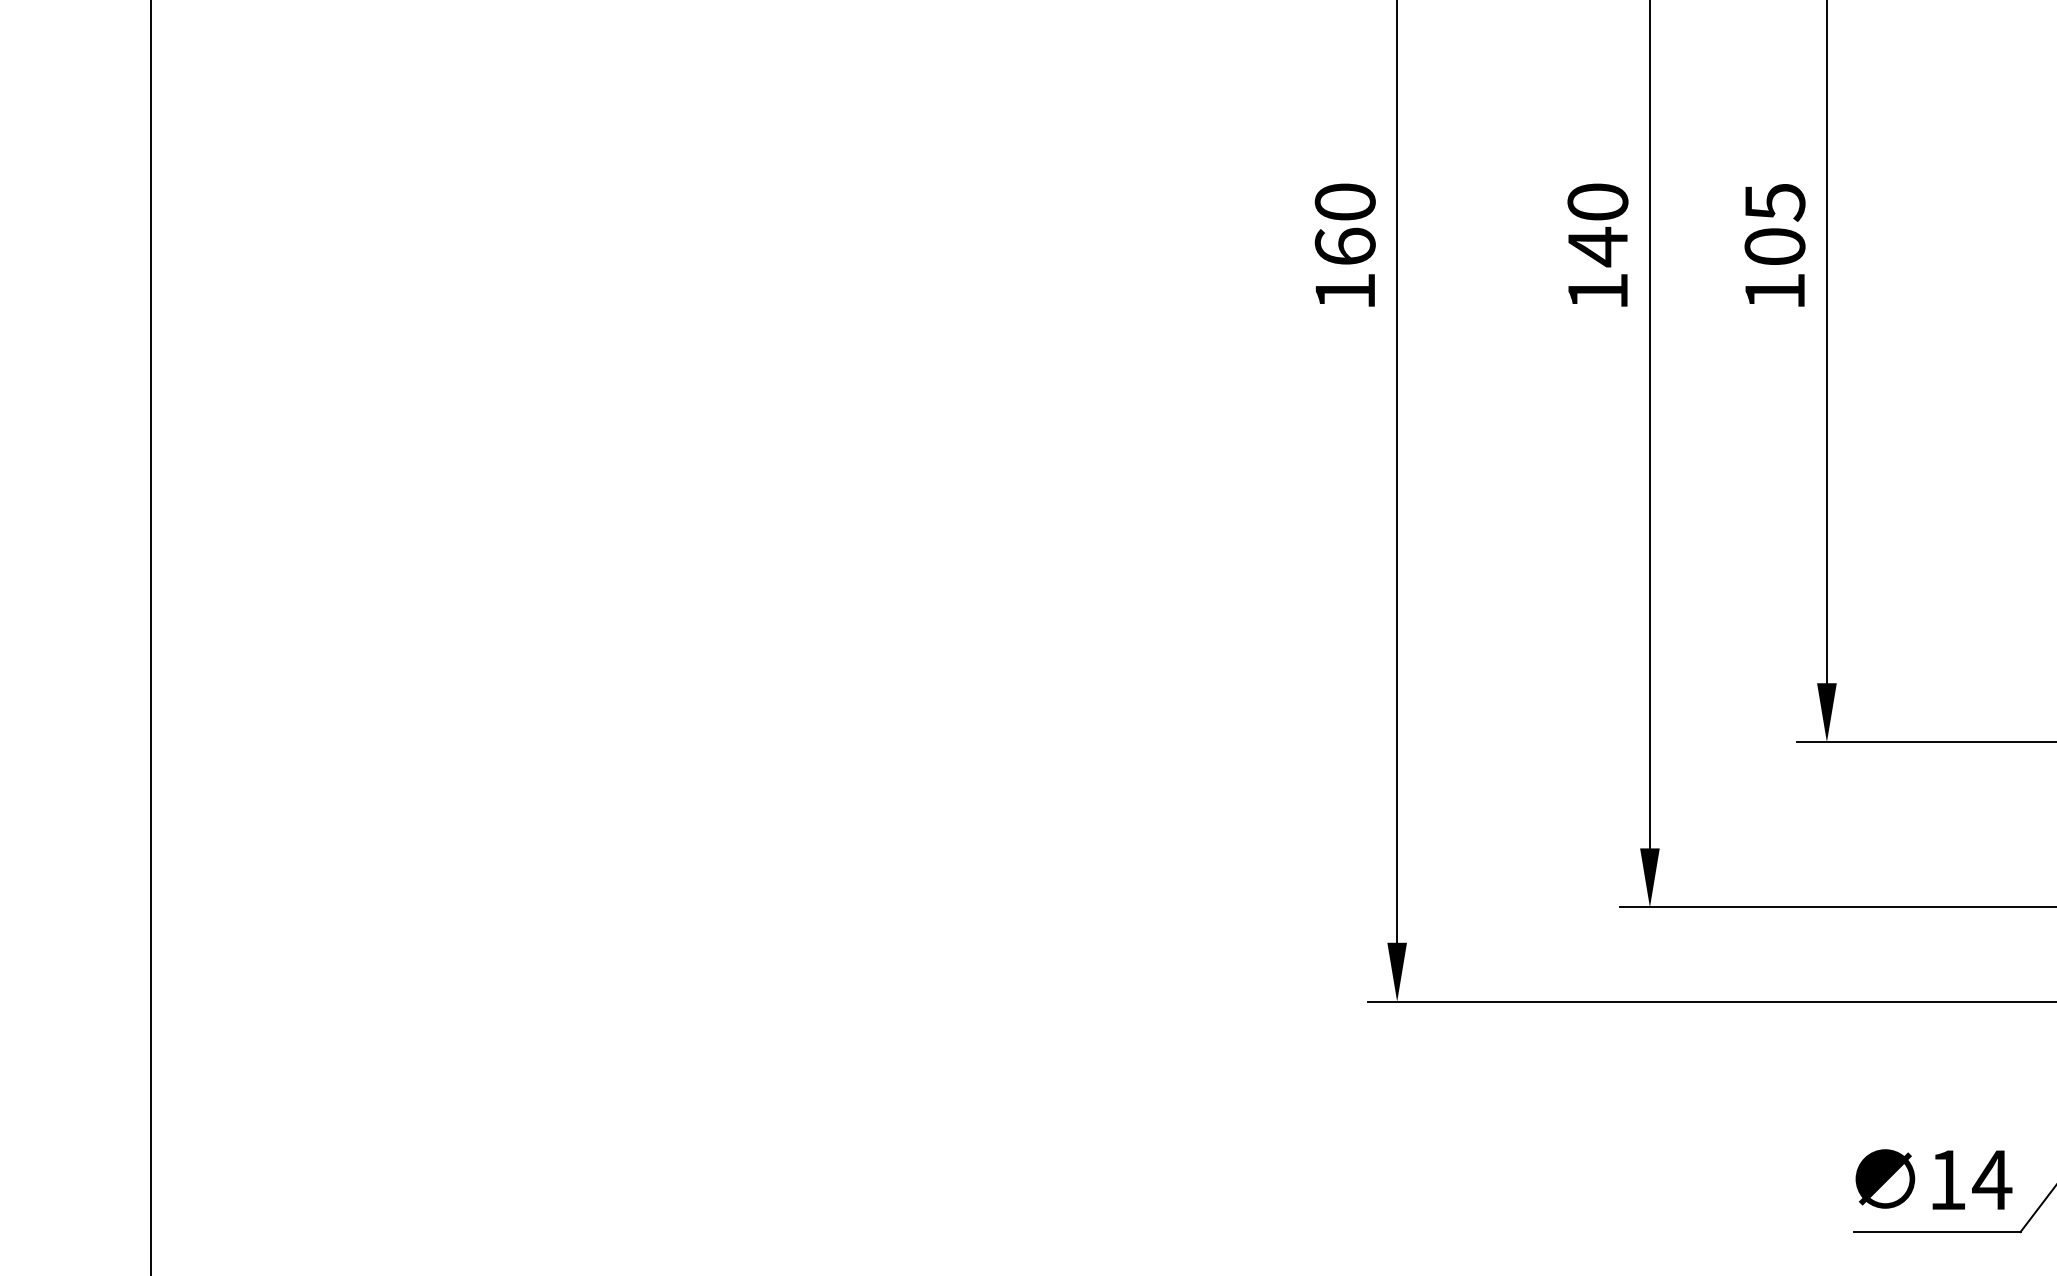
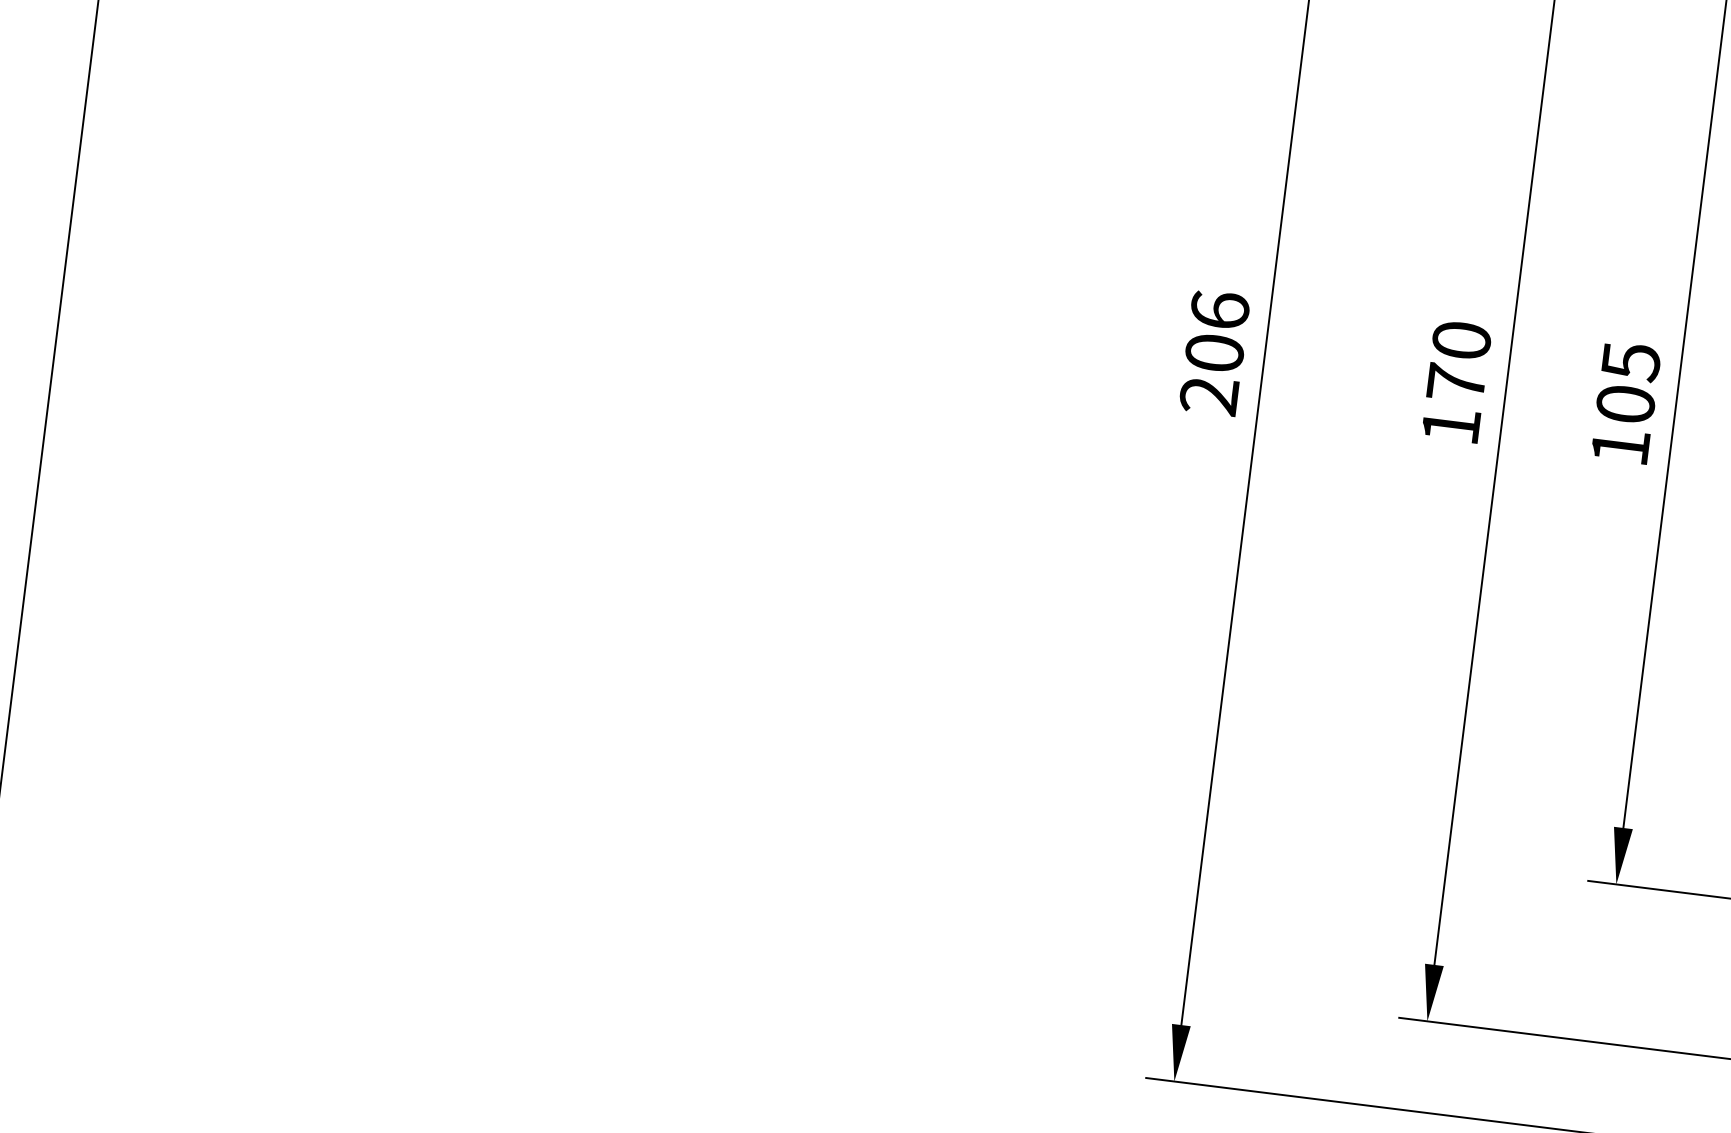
text: (1344, 246) -> (1213, 352), 160 -> 206
text: (1597, 246) -> (1455, 382), 140 -> 170

